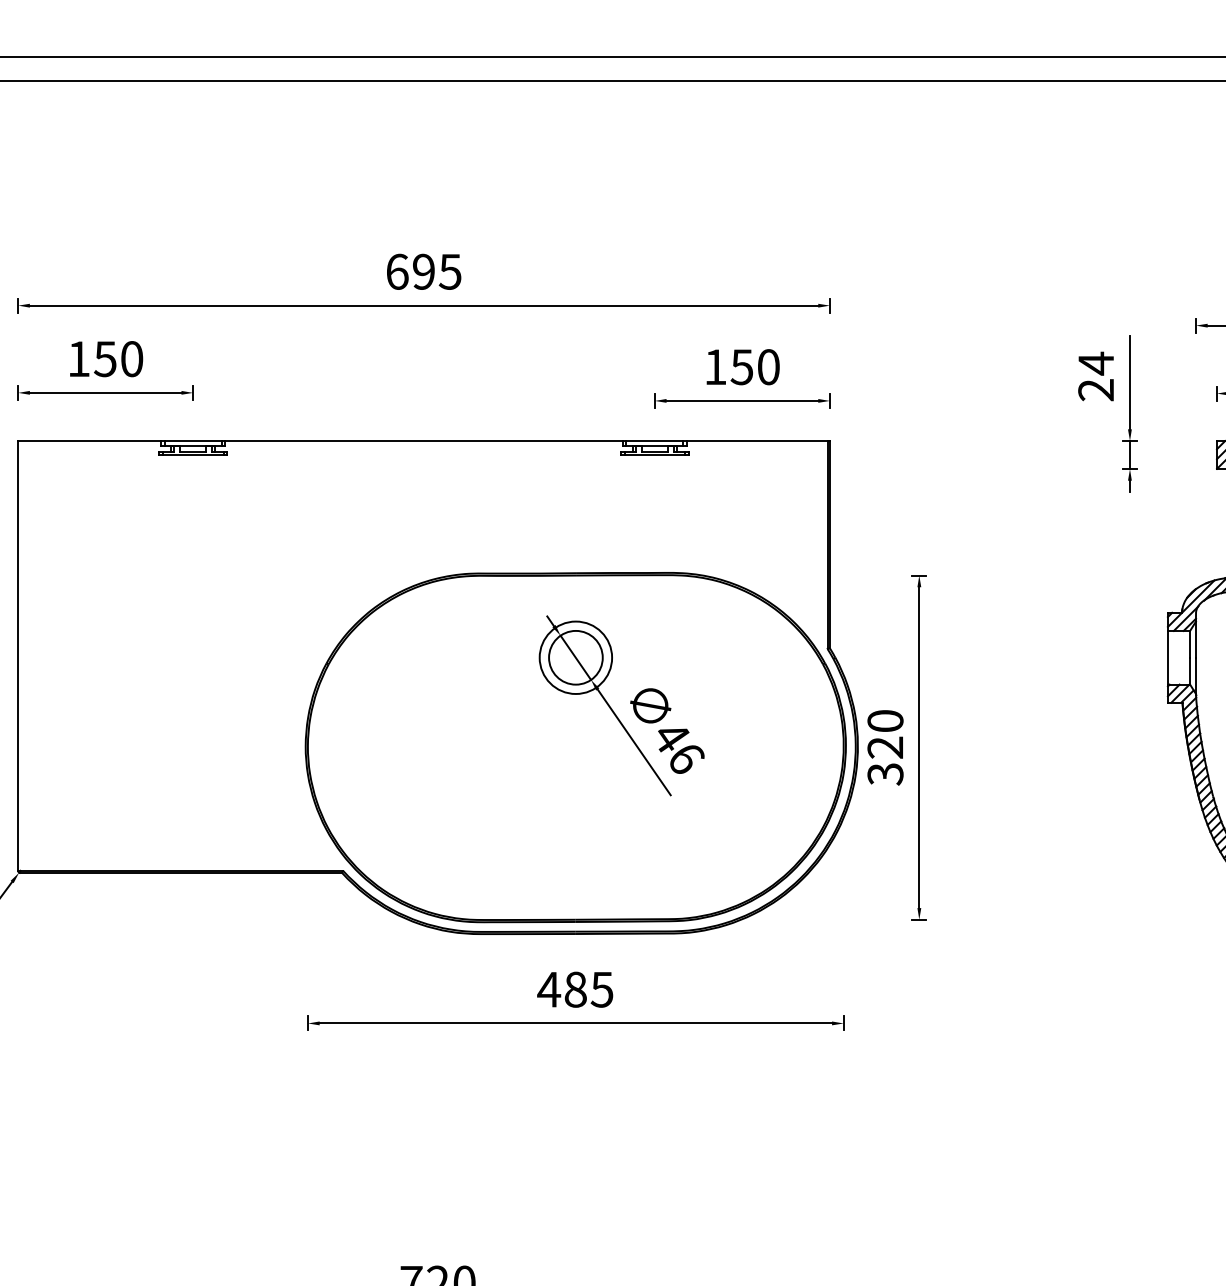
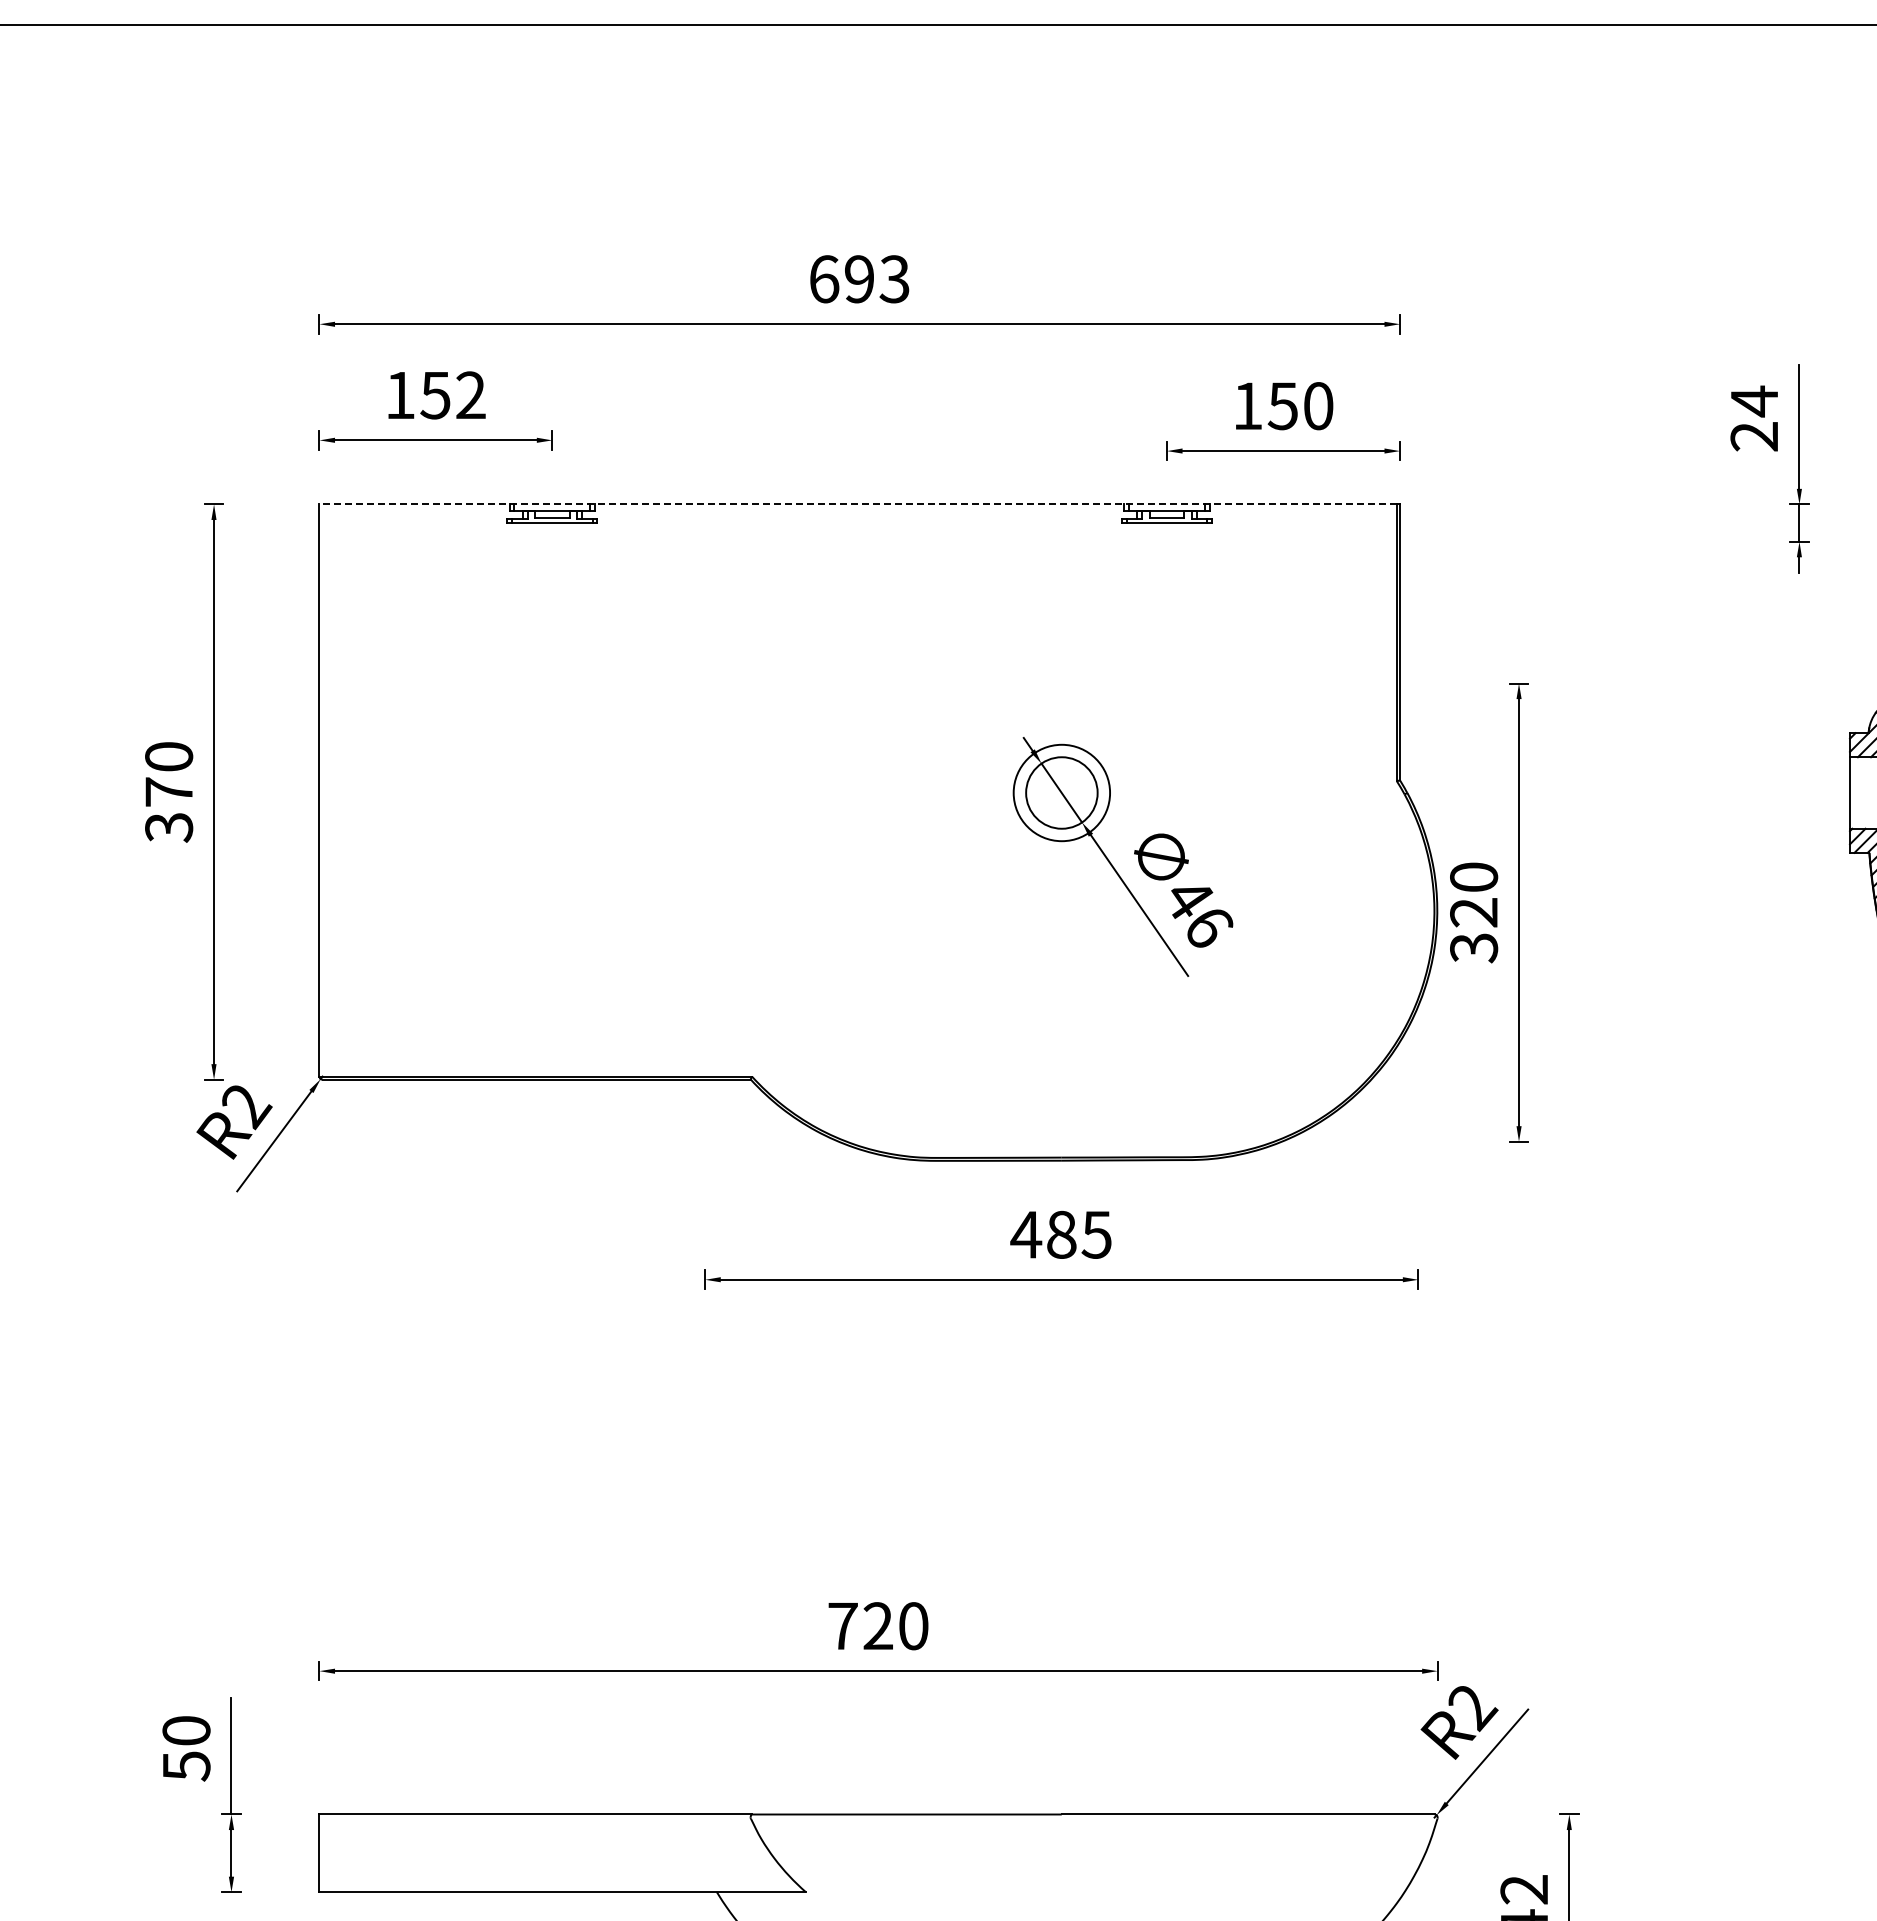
text: (450, 271) -> (894, 278), 695 -> 693
text: (131, 359) -> (470, 395), 150 -> 152
line: (423, 441) -> (858, 504), solid -> dashed
part: (575, 747) -> (1061, 912), removed

